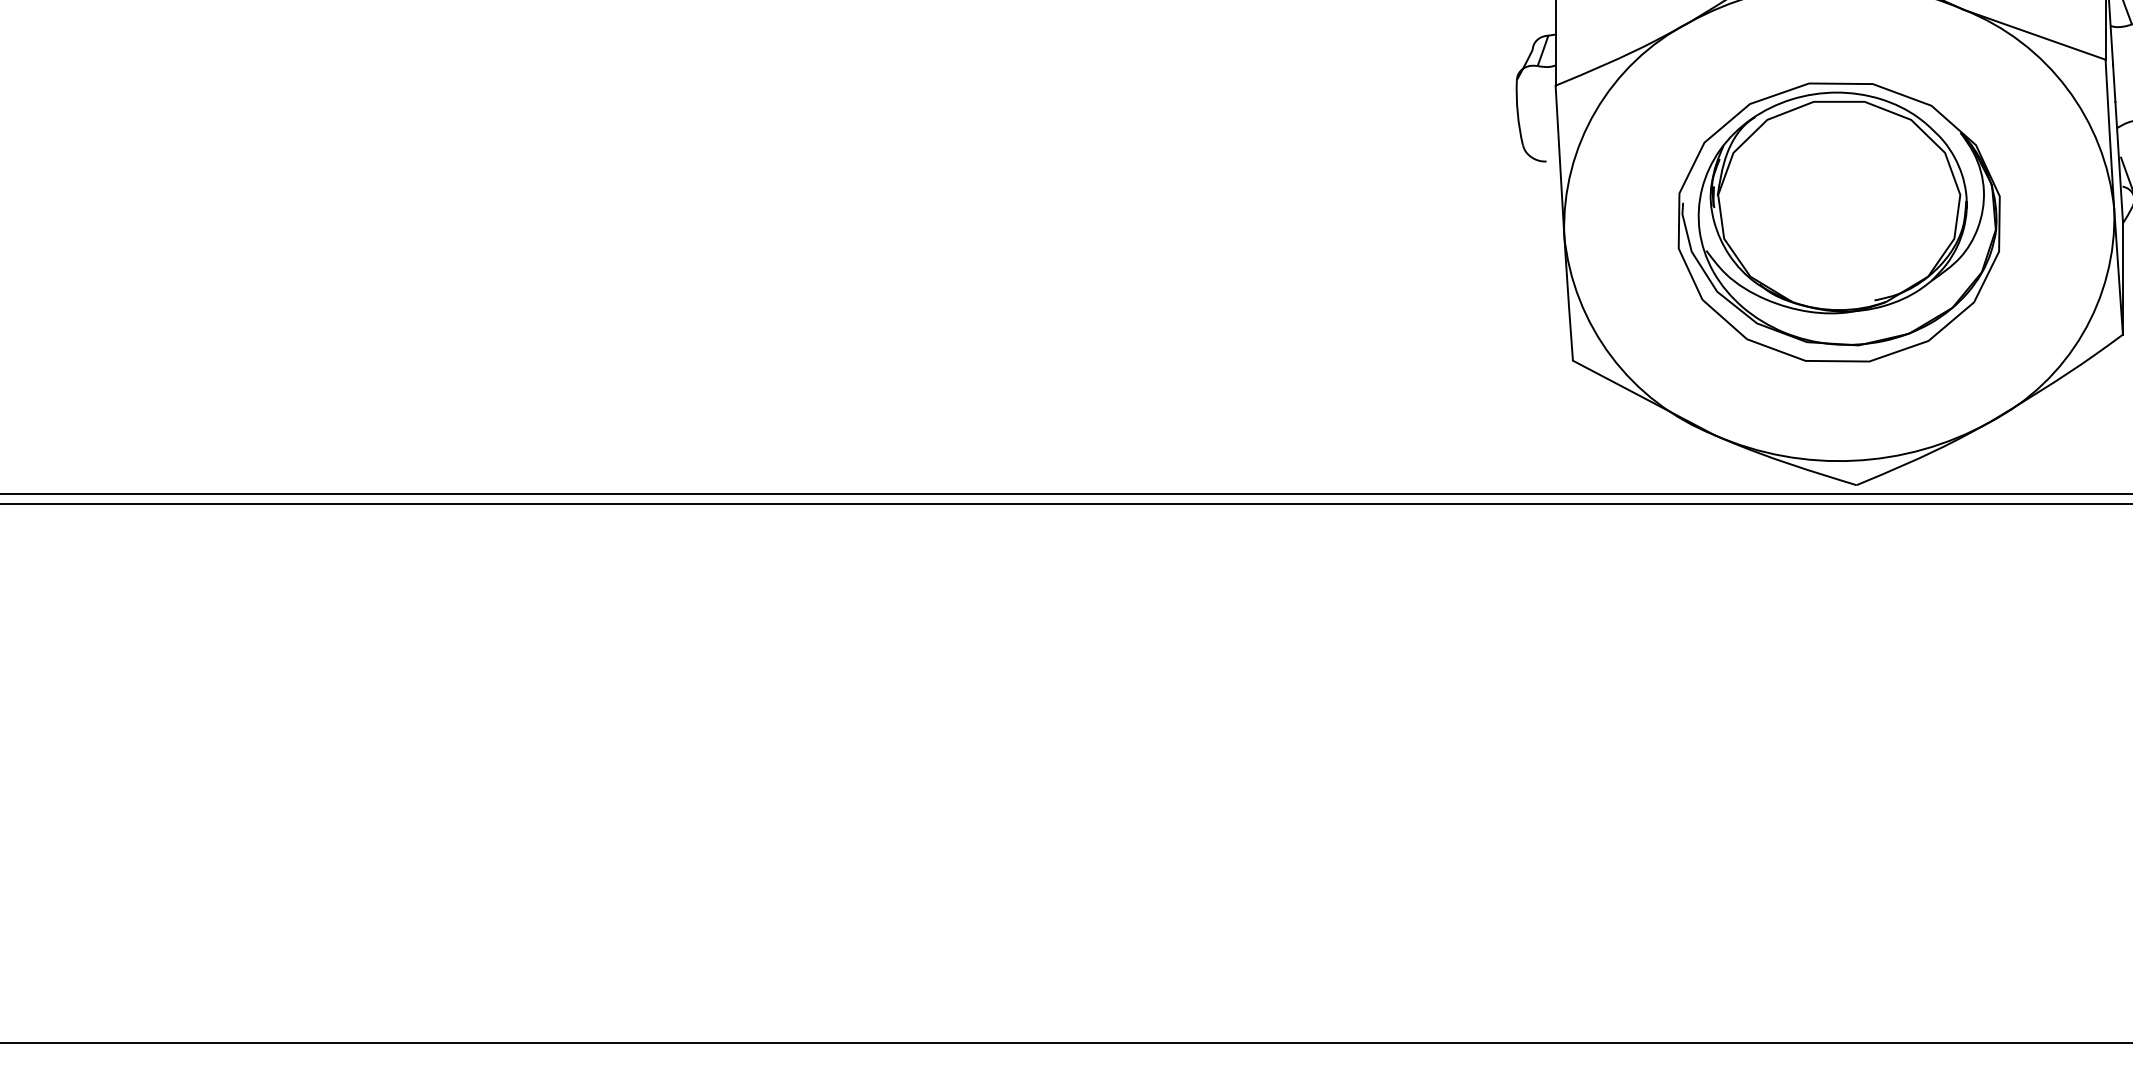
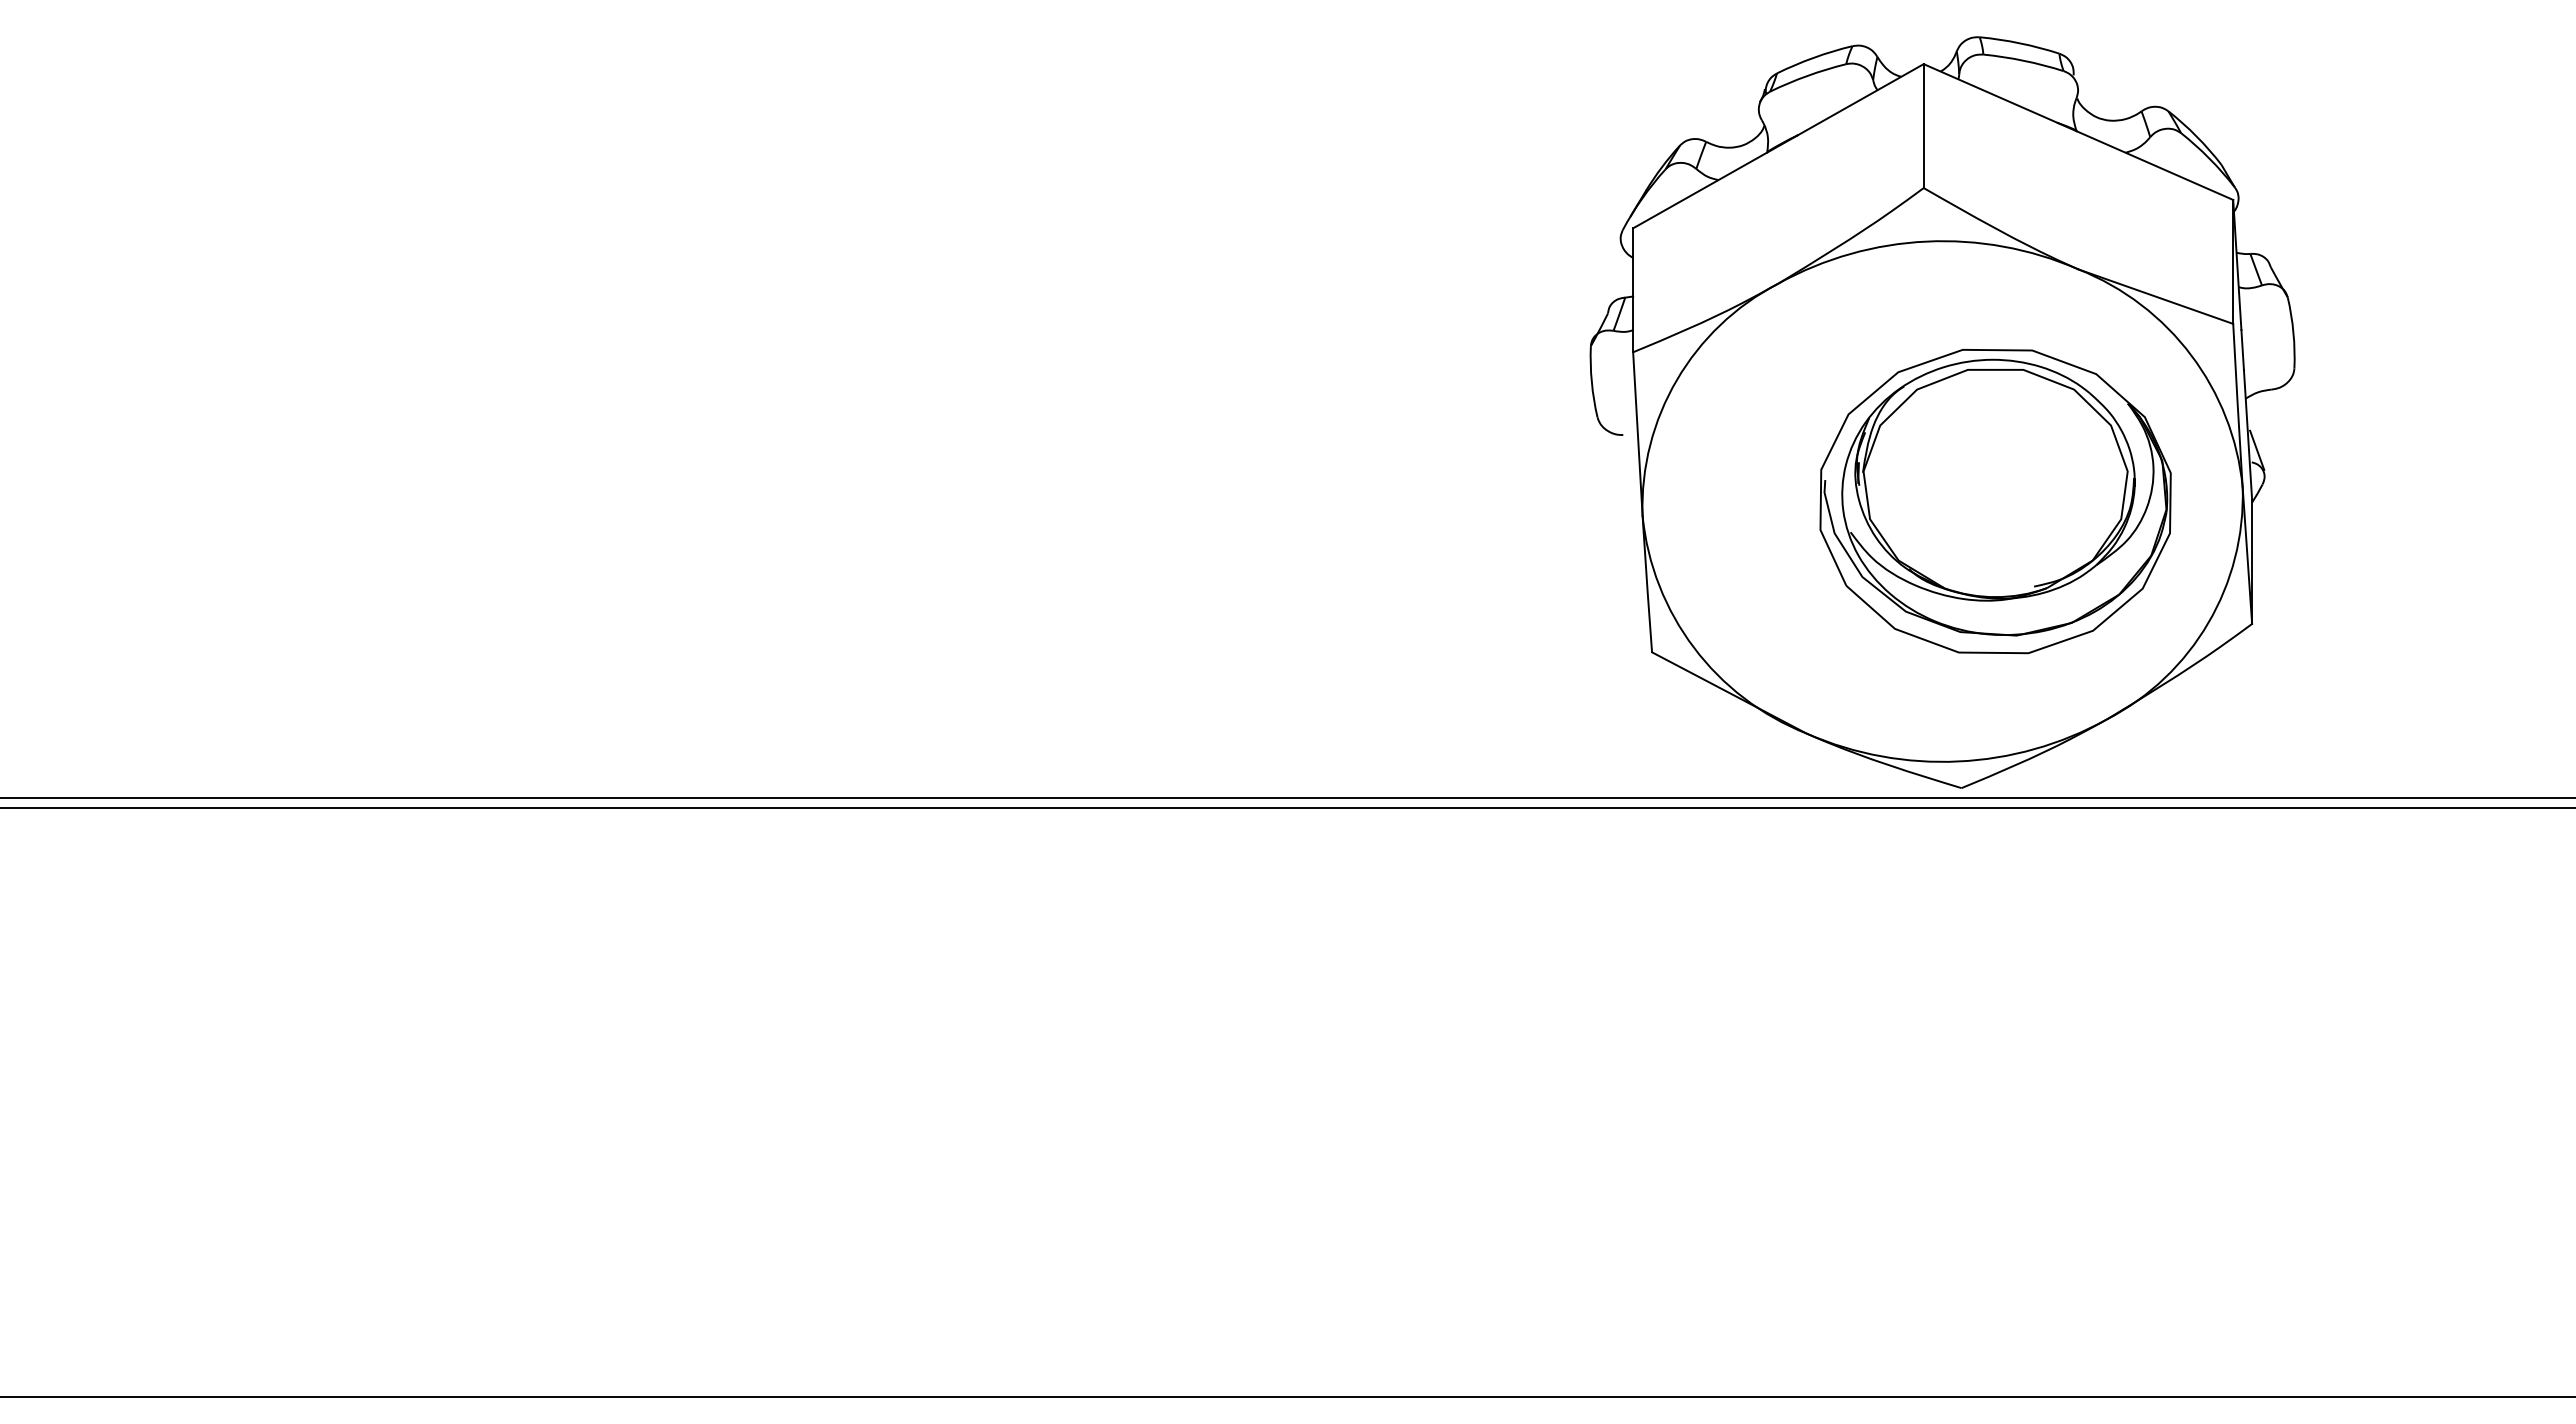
part: (1839, 222) -> (1995, 501), moved

